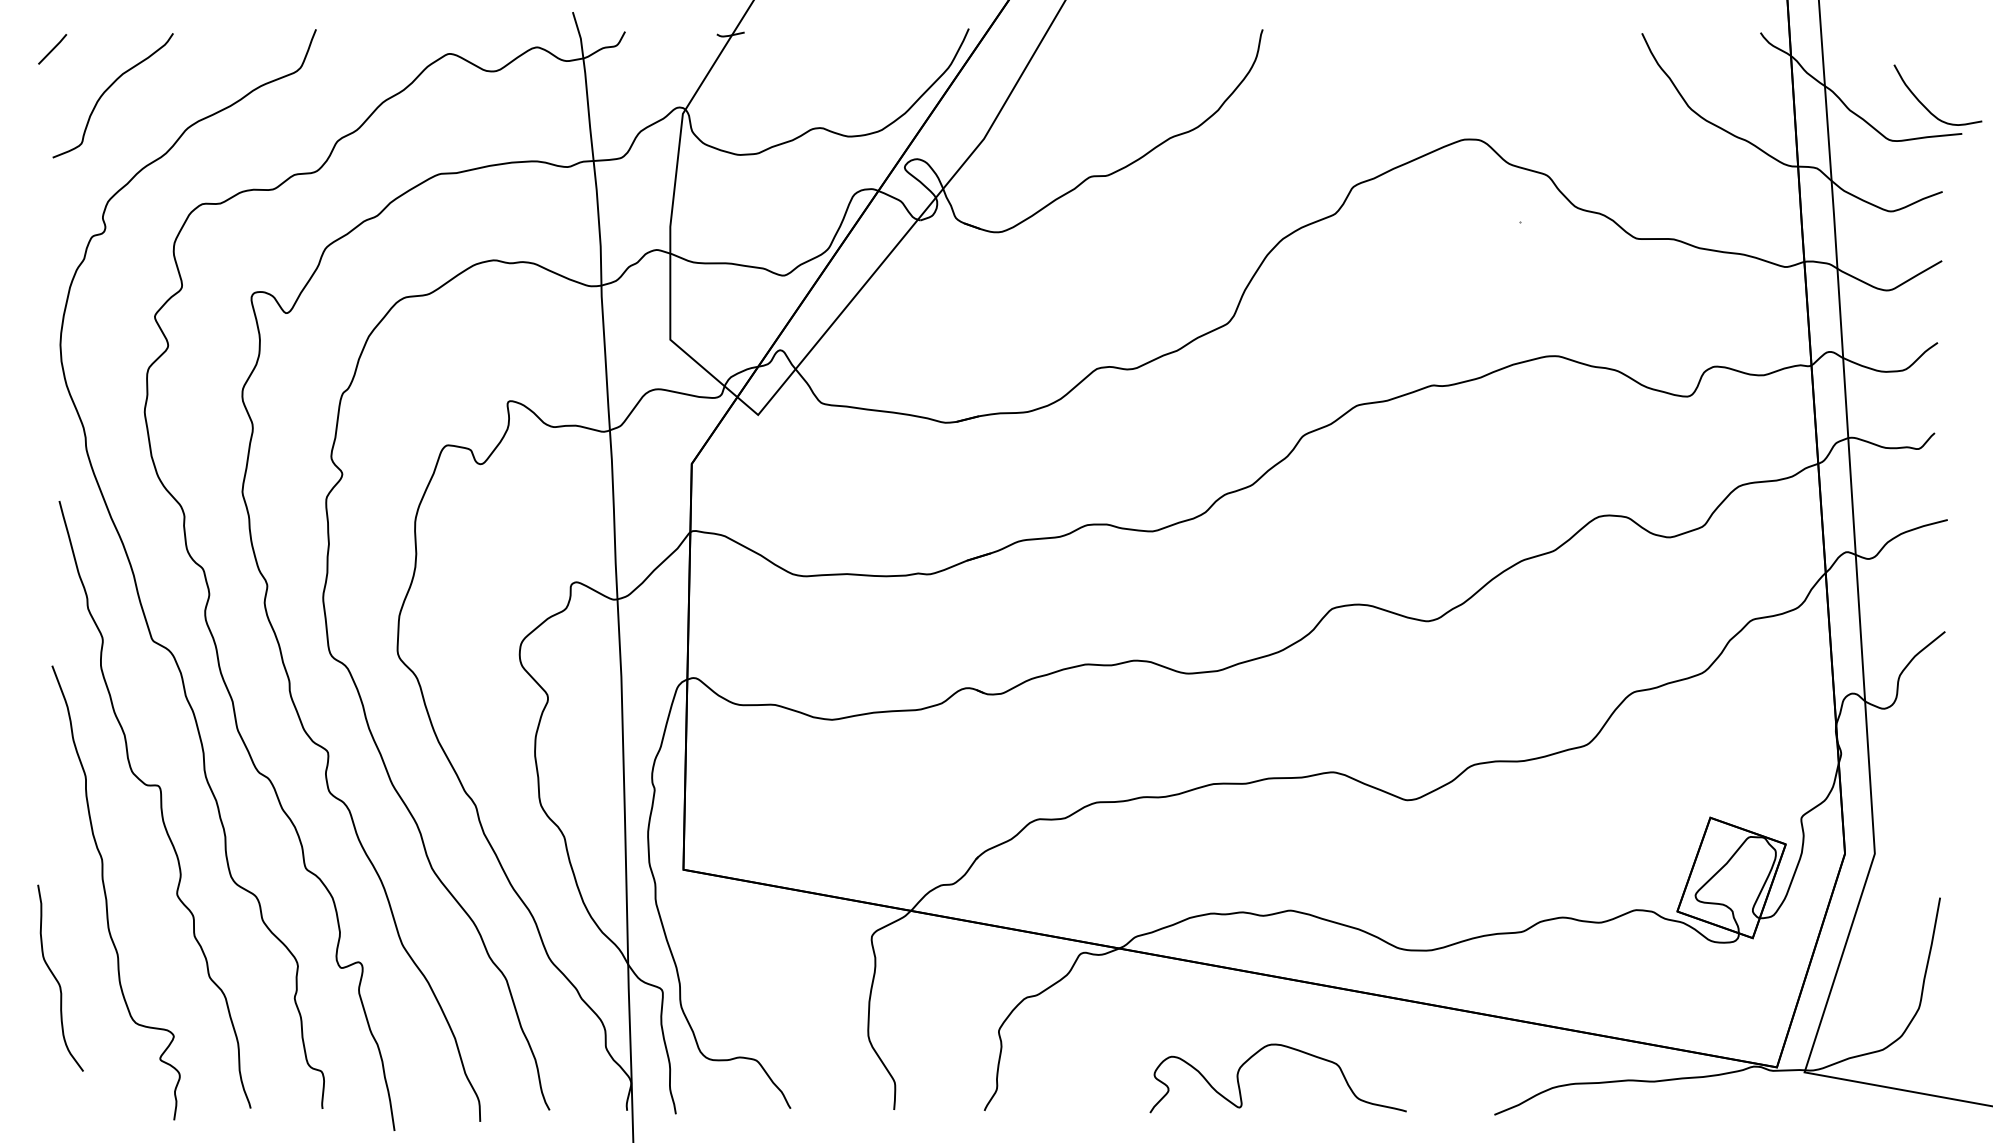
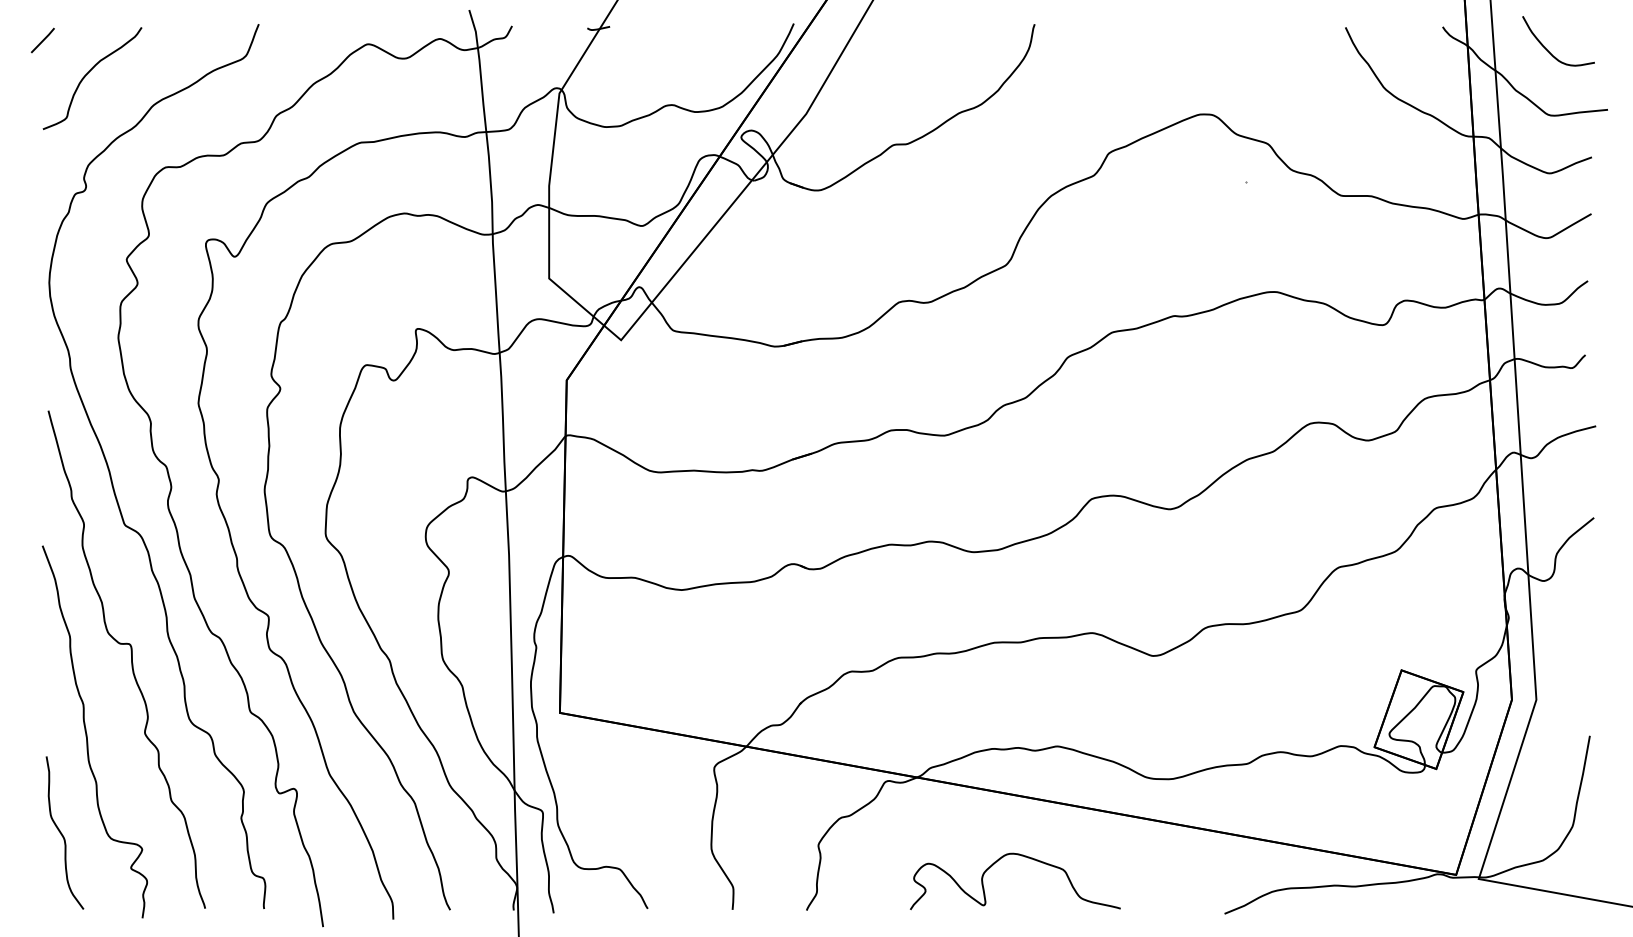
curve: (1925, 106) -> (1548, 50), moved
curve: (57, 979) -> (62, 834), moved
curve: (1256, 1054) -> (997, 861), moved

